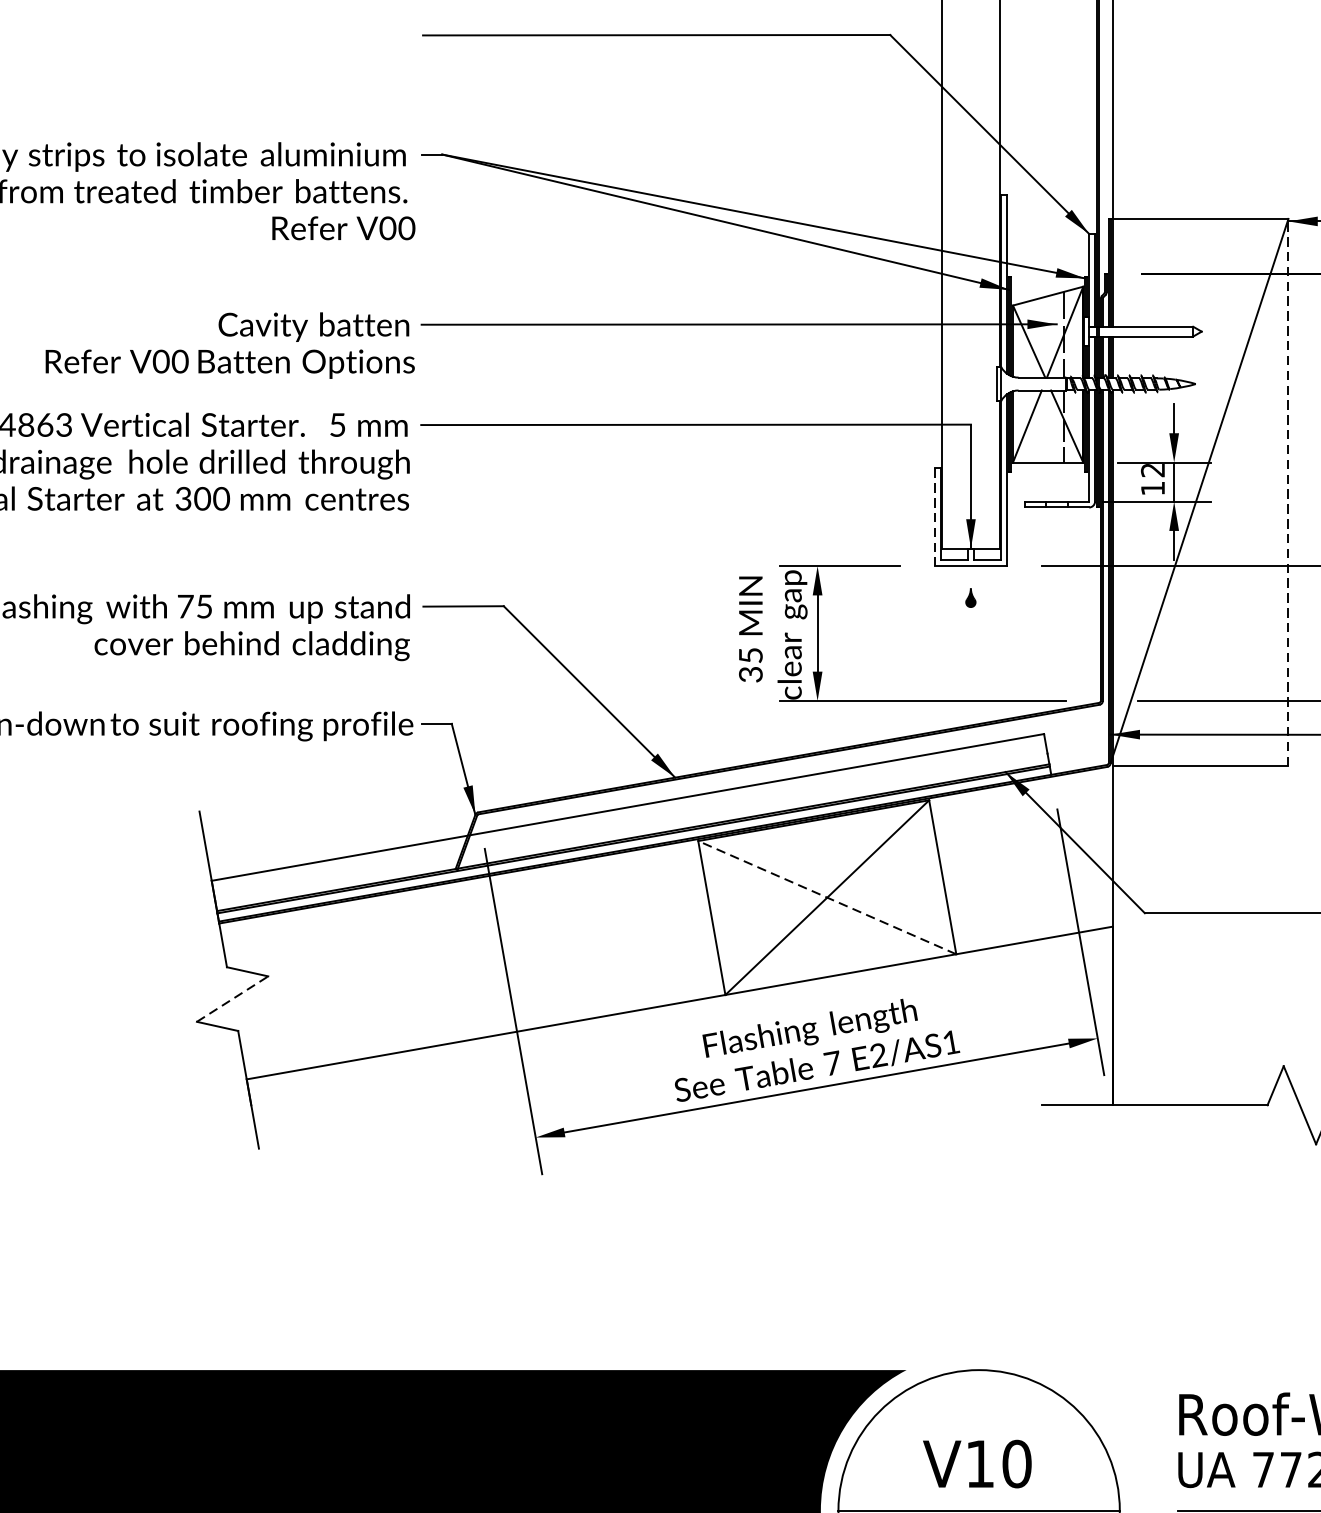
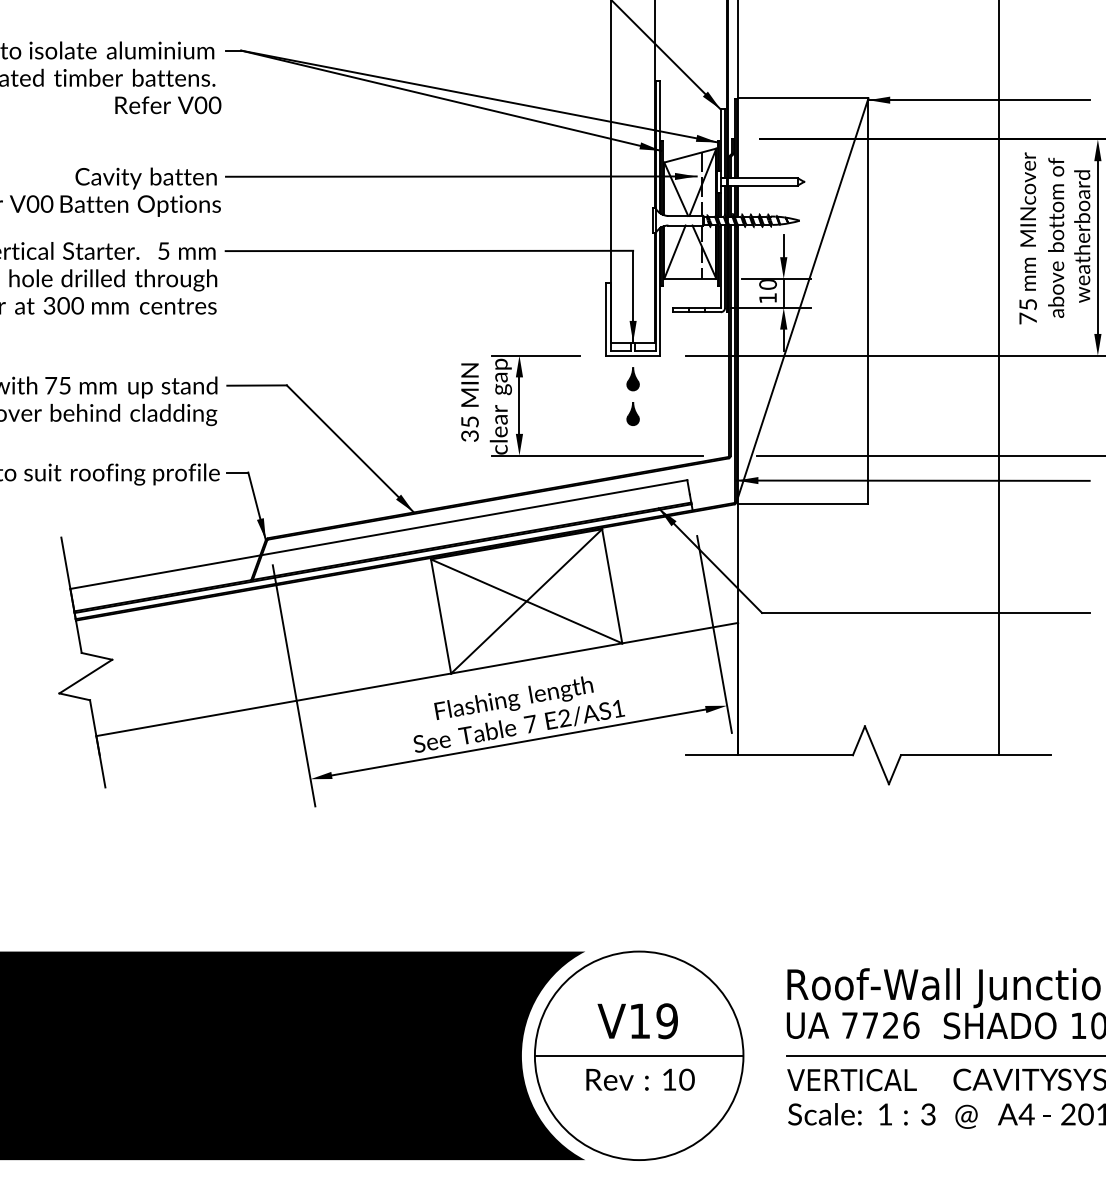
text: (1152, 470) -> (767, 284), 12 -> 10
line: (1288, 493) -> (868, 301), dashed -> solid
line: (935, 517) -> (606, 319), dashed -> solid
part: (970, 598) -> (632, 379), size x1.67
part: (970, 644) -> (632, 413), added
line: (827, 897) -> (526, 601), dashed -> solid
line: (233, 998) -> (86, 676), dashed -> solid
text: (1017, 1464) -> (667, 1021), V10 -> V19

